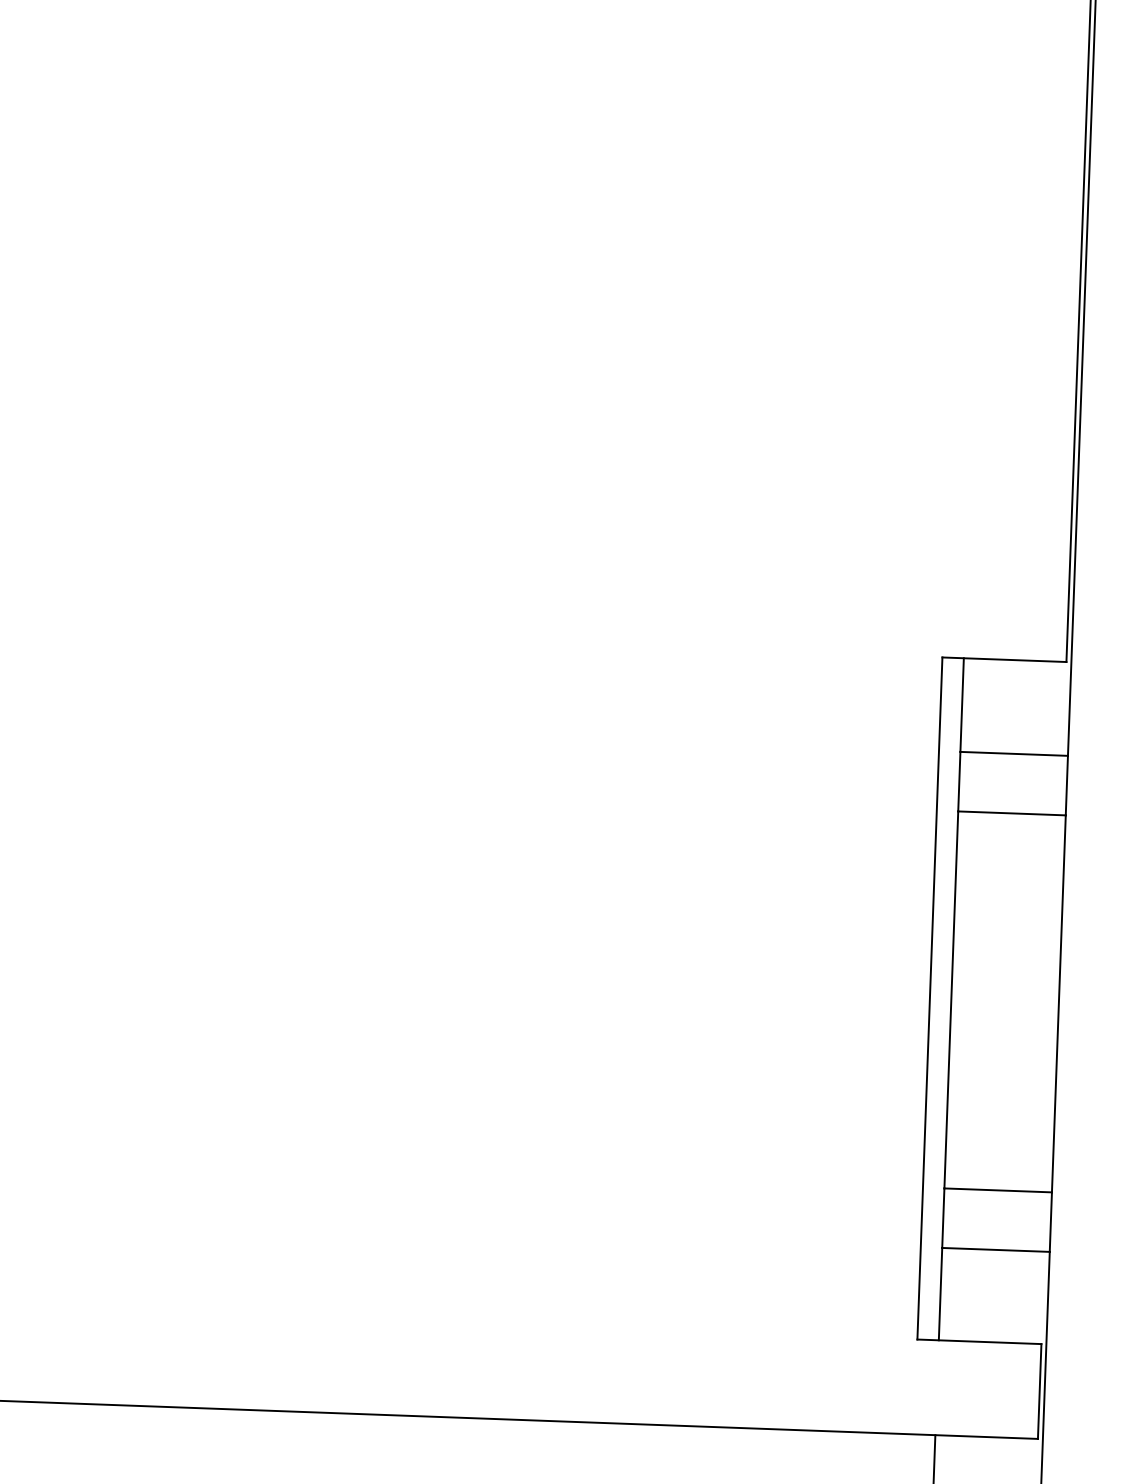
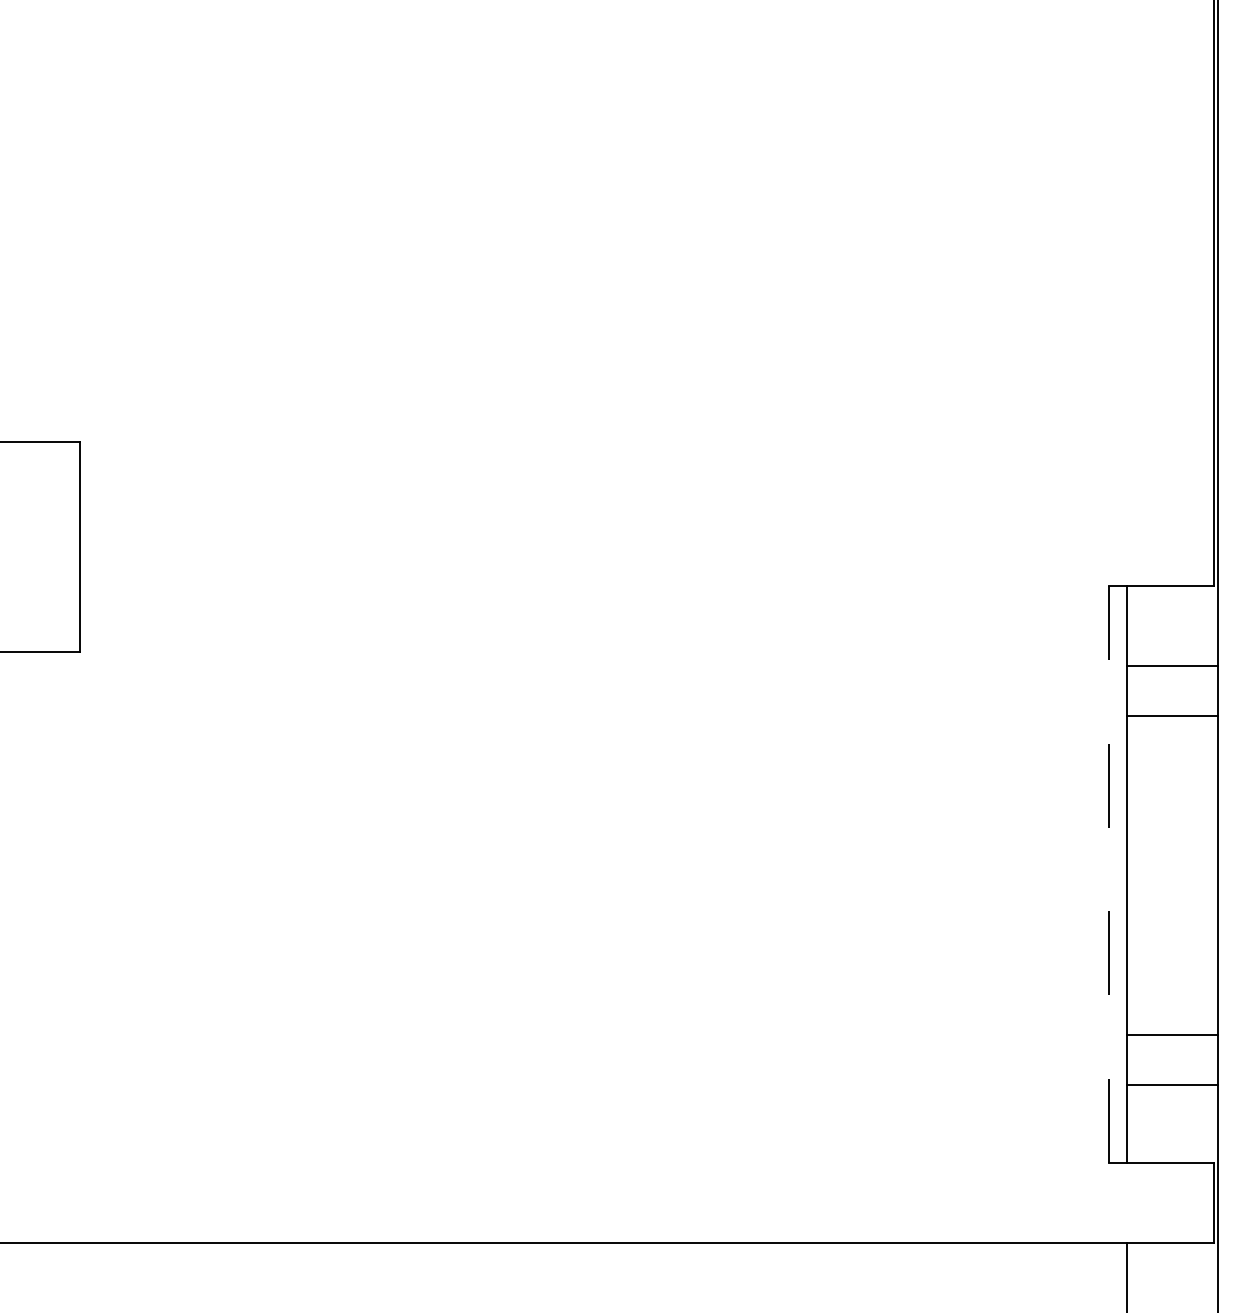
line: (929, 998) -> (1108, 874), solid -> dashed

